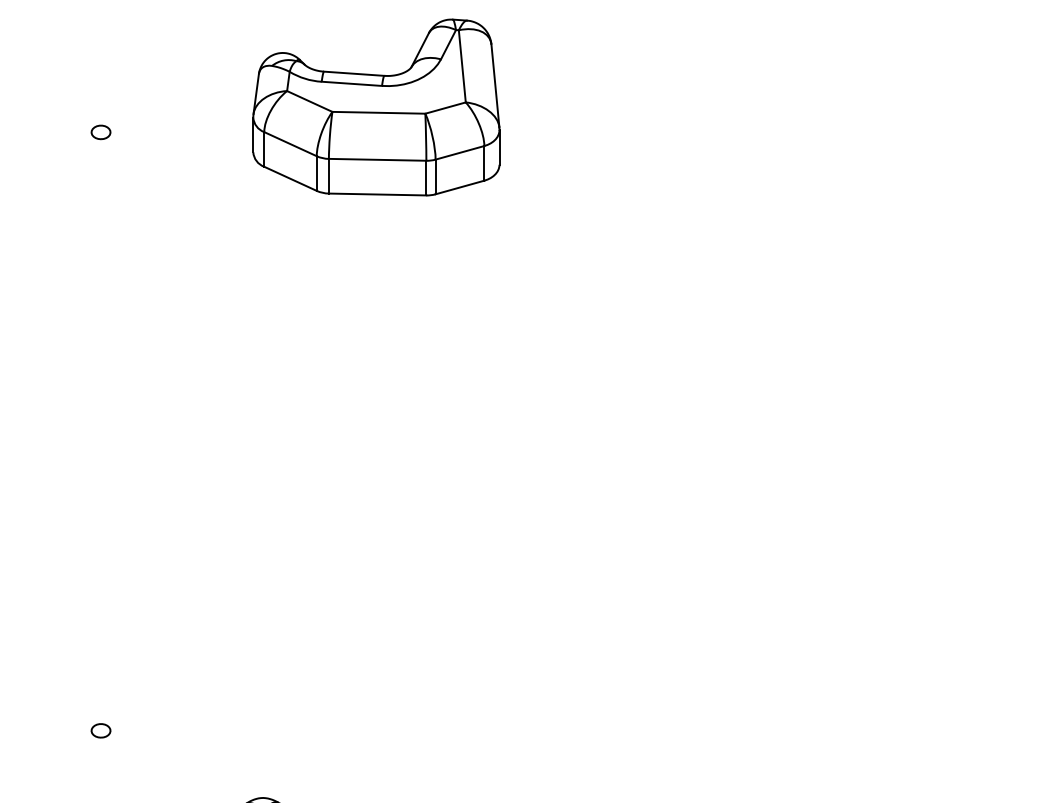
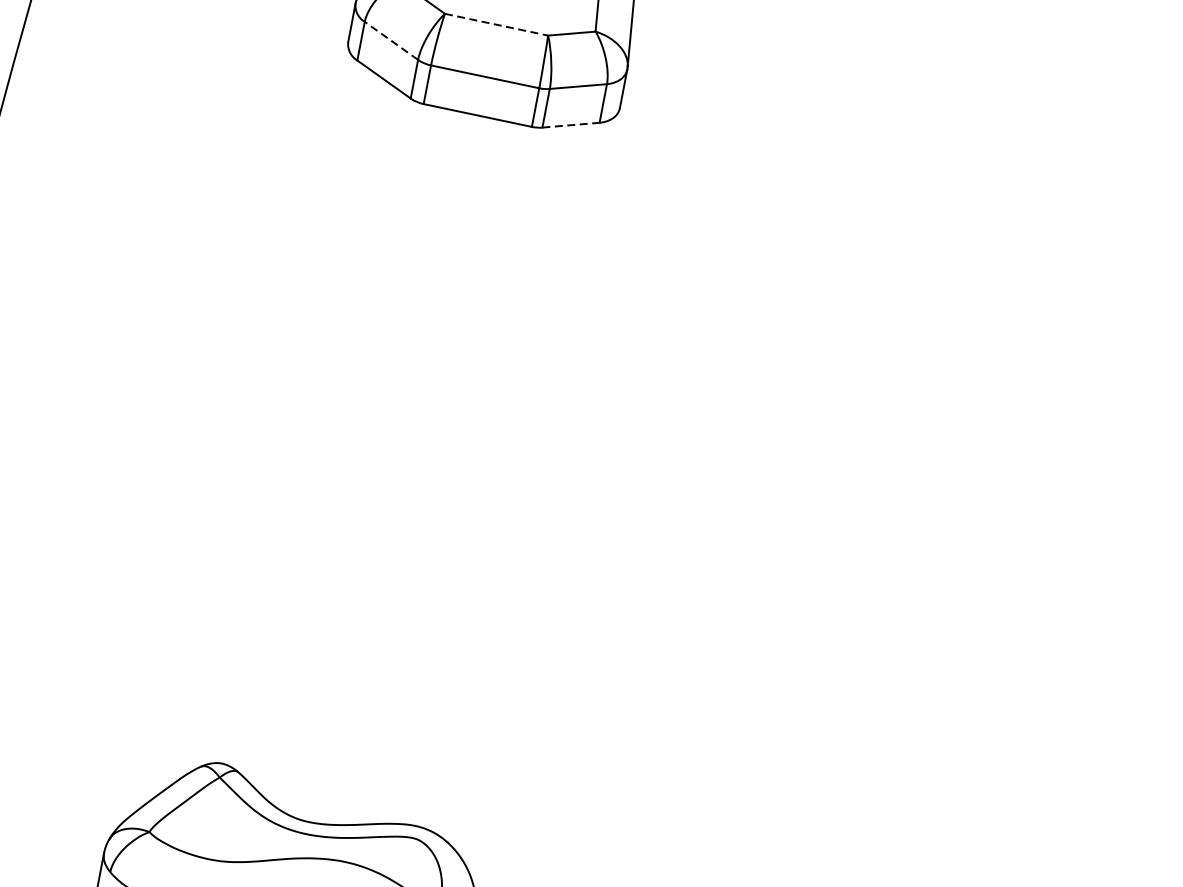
line: (379, 112) -> (497, 24), solid -> dashed
line: (290, 144) -> (391, 41), solid -> dashed
line: (460, 187) -> (571, 125), solid -> dashed
part: (100, 730) -> (55, 653), removed

